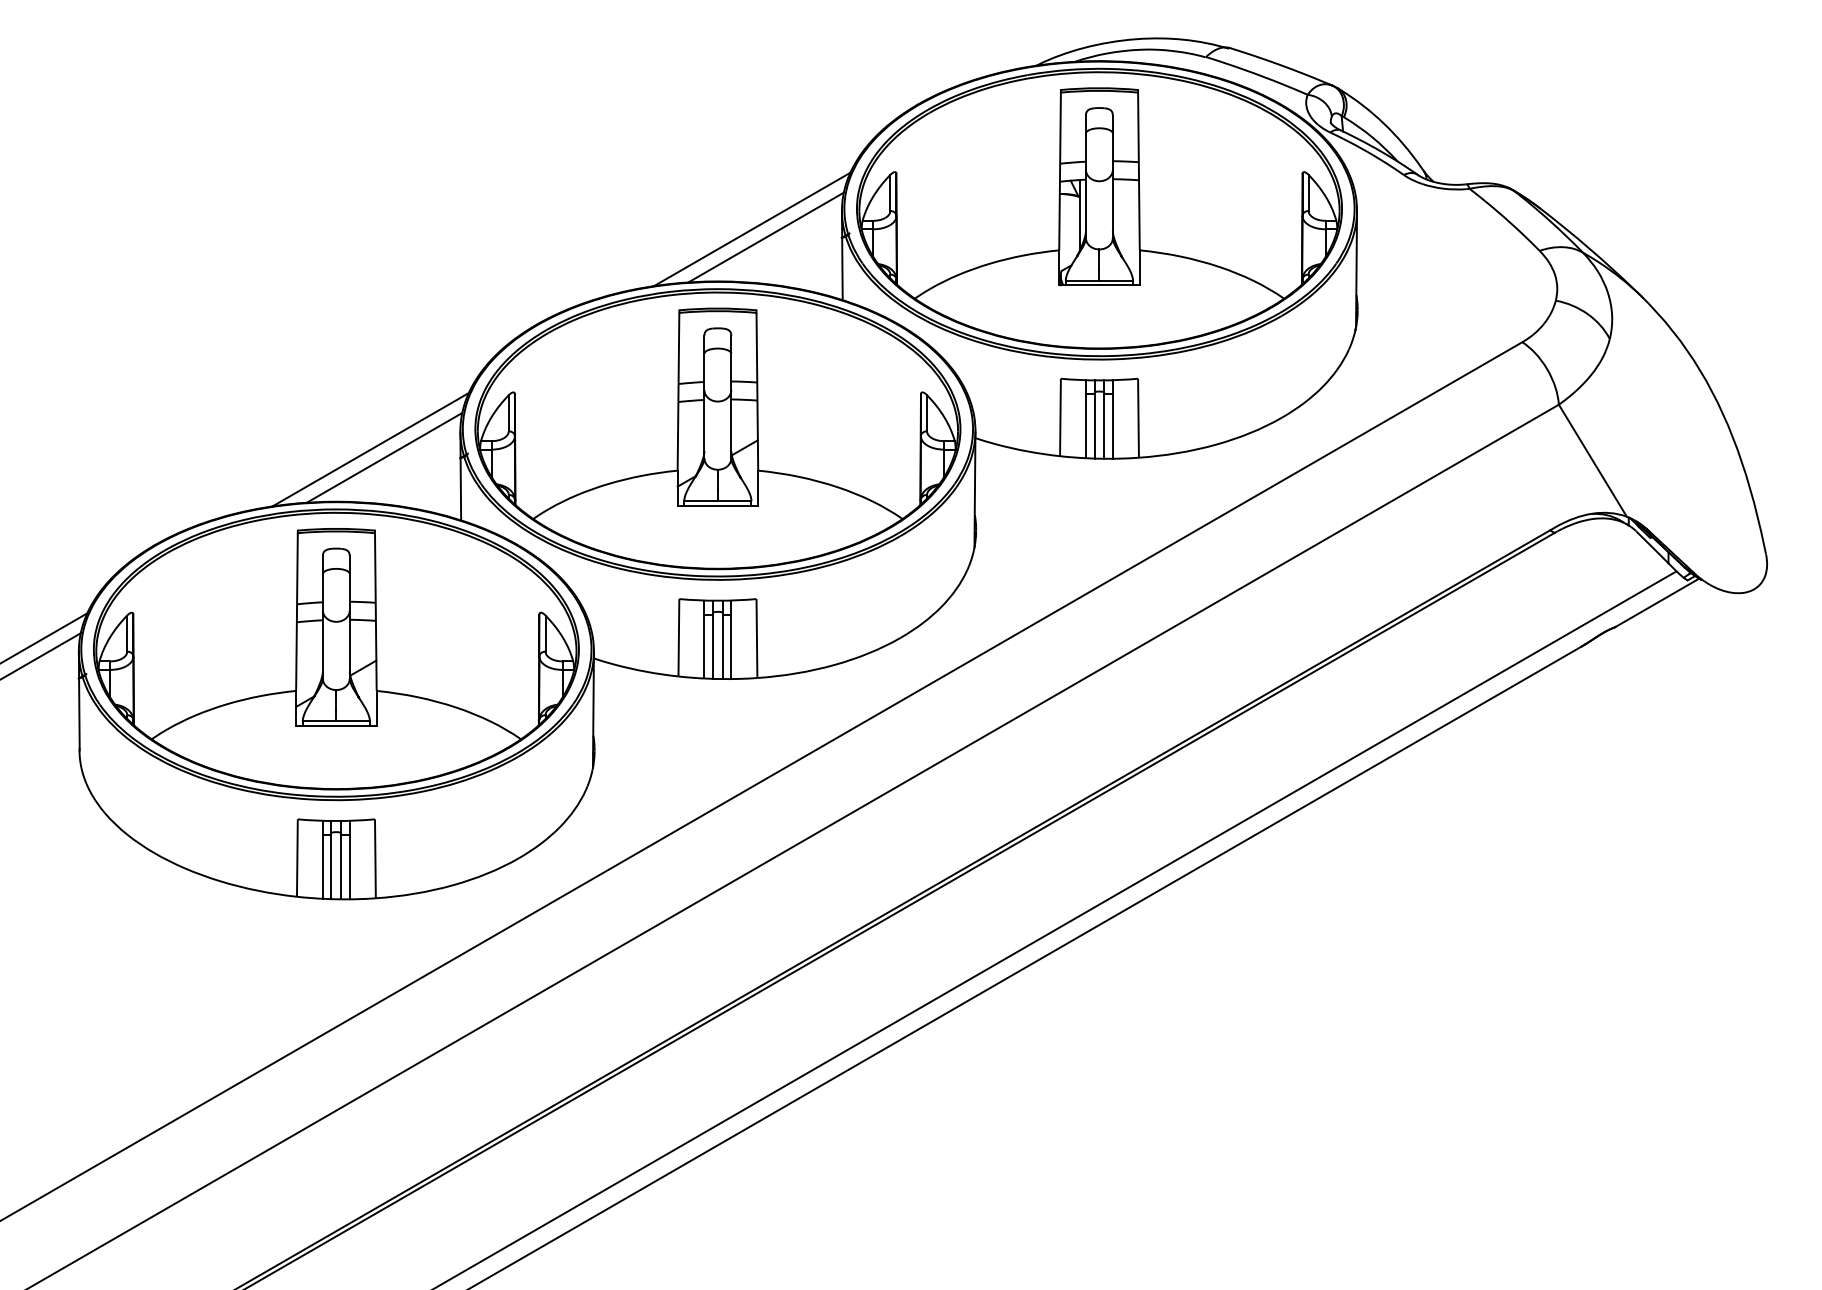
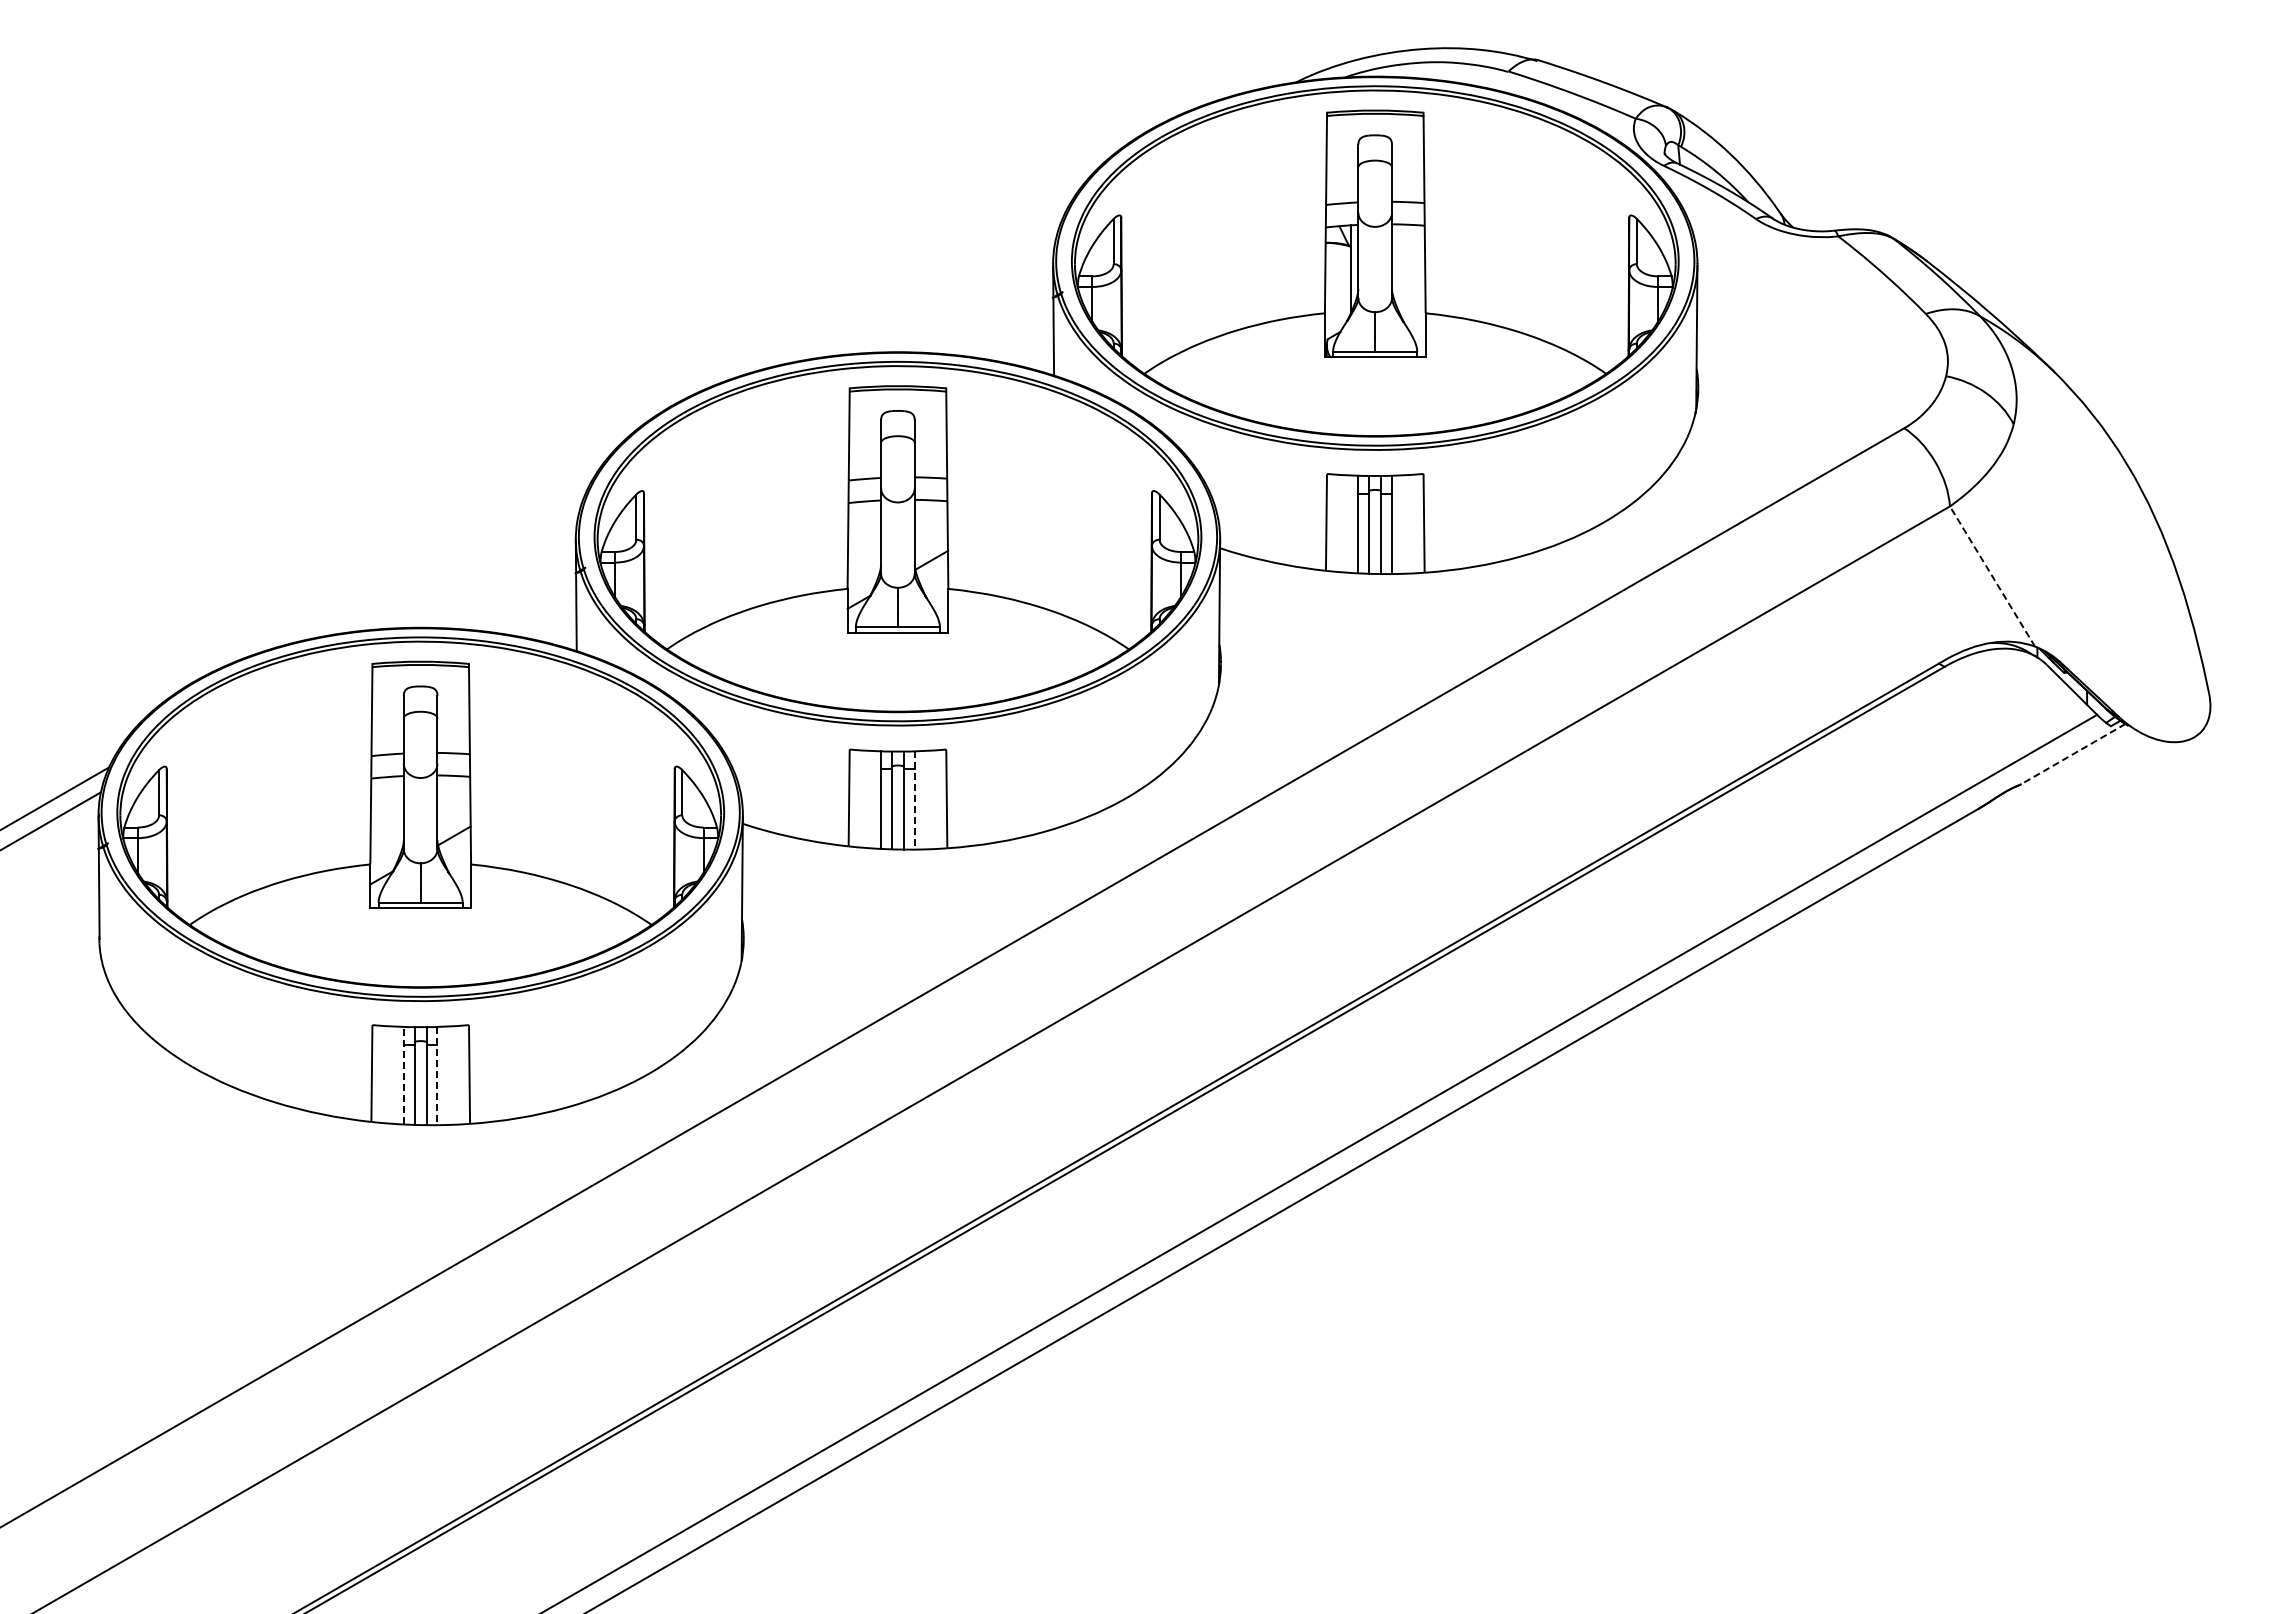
line: (751, 229) -> (940, 287), removed
line: (766, 237) -> (958, 297), removed
line: (370, 449) -> (463, 562), removed
line: (384, 457) -> (480, 572), removed
line: (1592, 460) -> (1992, 576), solid -> dashed
line: (1656, 603) -> (2072, 754), solid -> dashed
line: (731, 639) -> (914, 800), solid -> dashed
line: (322, 859) -> (403, 1075), solid -> dashed
line: (349, 860) -> (437, 1076), solid -> dashed

